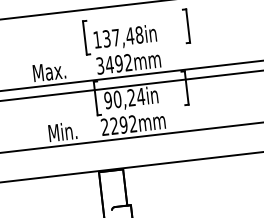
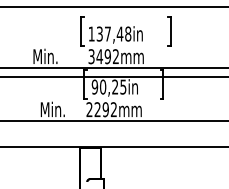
text: (55, 70) -> (52, 56), Max. -> Min.
text: (141, 95) -> (123, 86), 90,24in -> 90,25in

